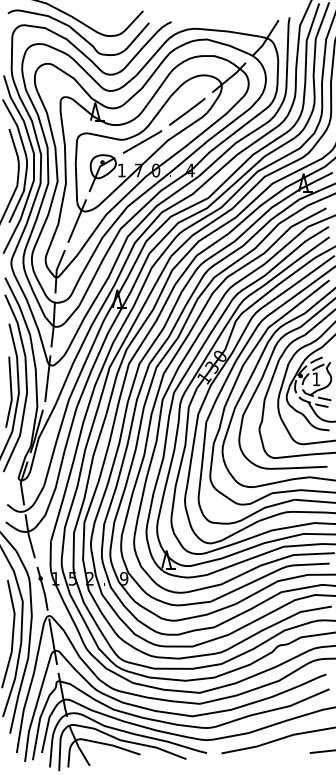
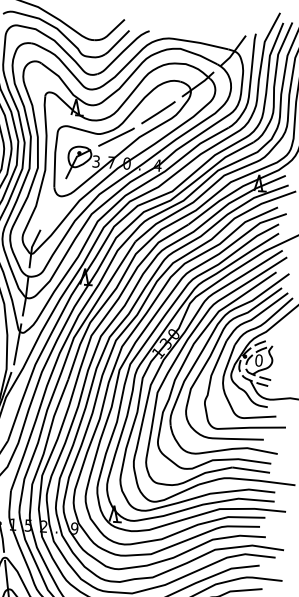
text: (121, 170) -> (95, 161), 1 -> 3
line: (76, 220) -> (52, 203), removed
text: (316, 379) -> (259, 360), 1 -> 0

